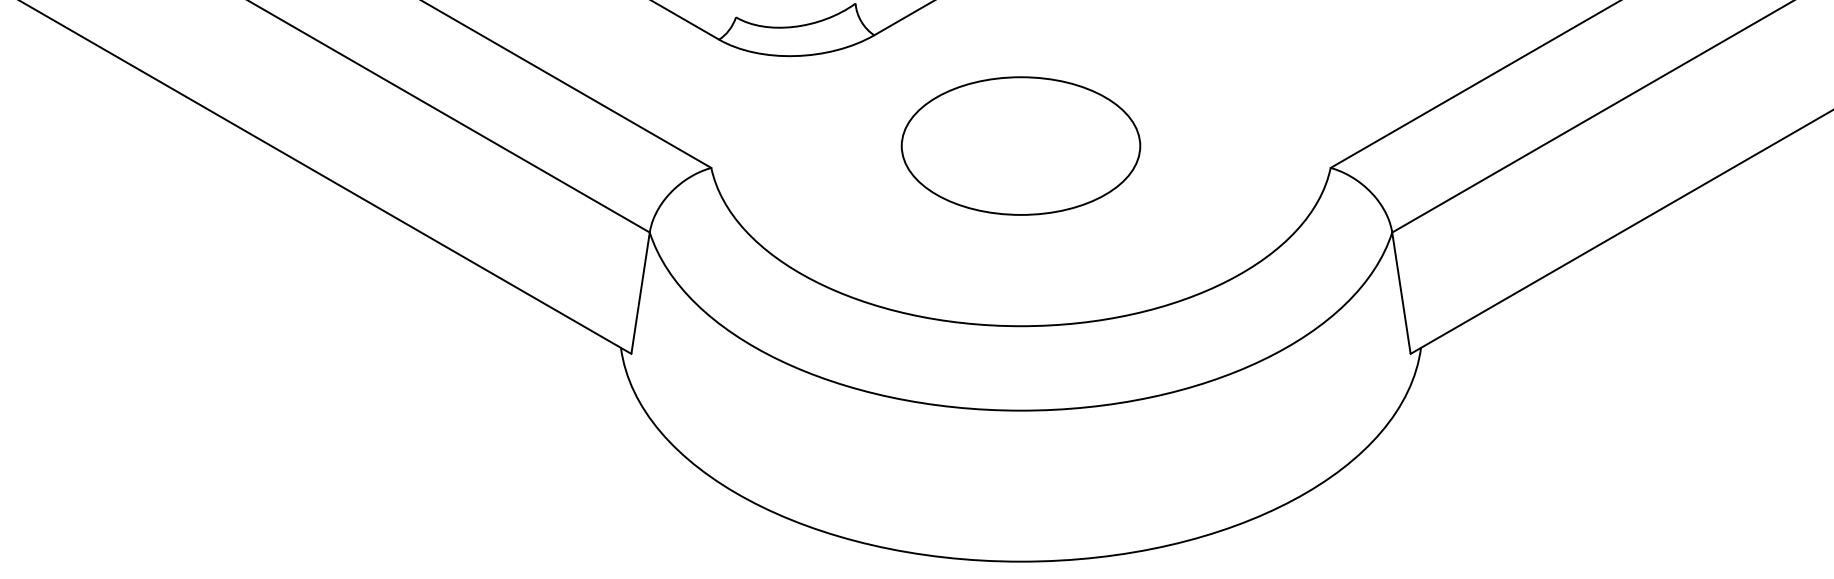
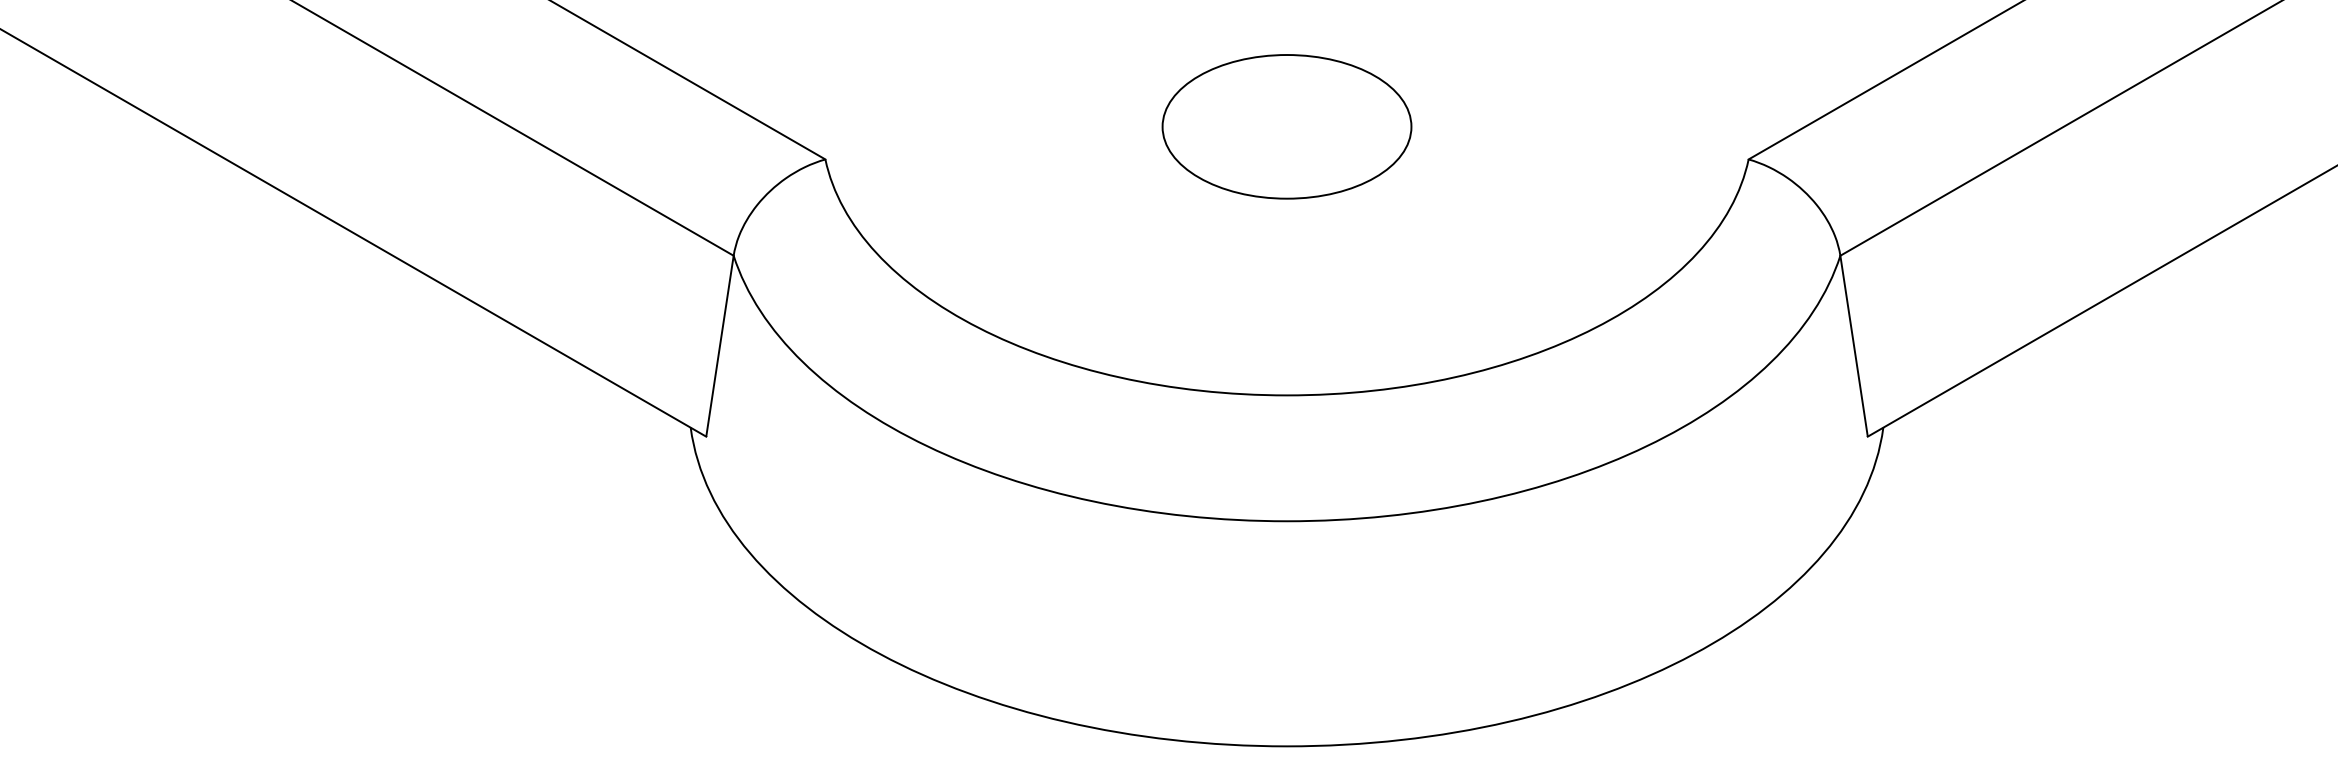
part: (1020, 145) -> (1286, 126), size x0.7

